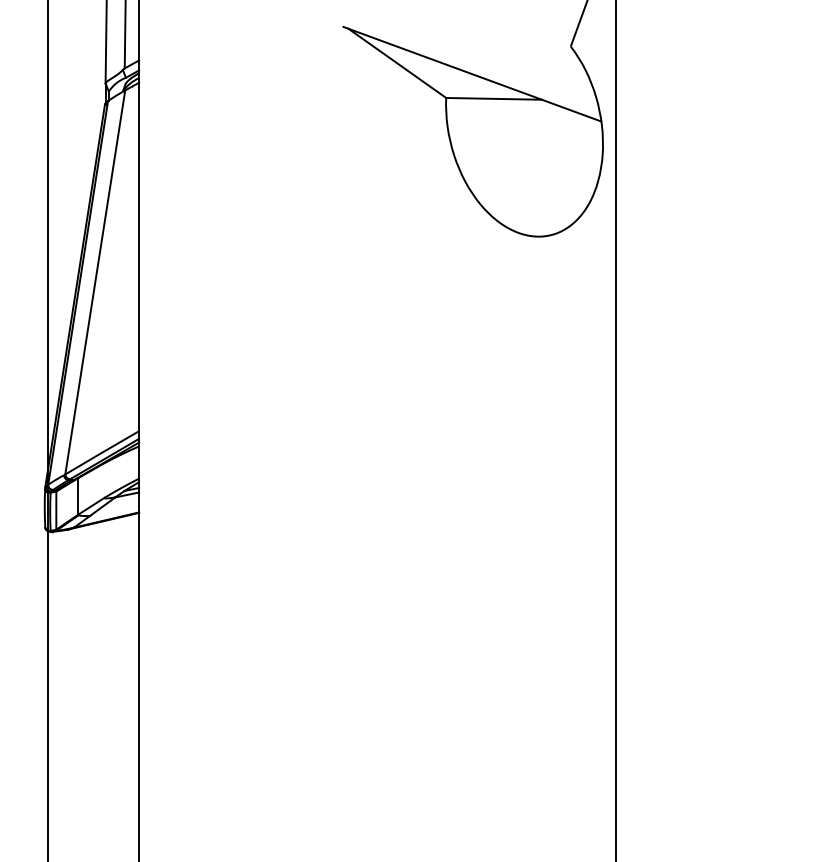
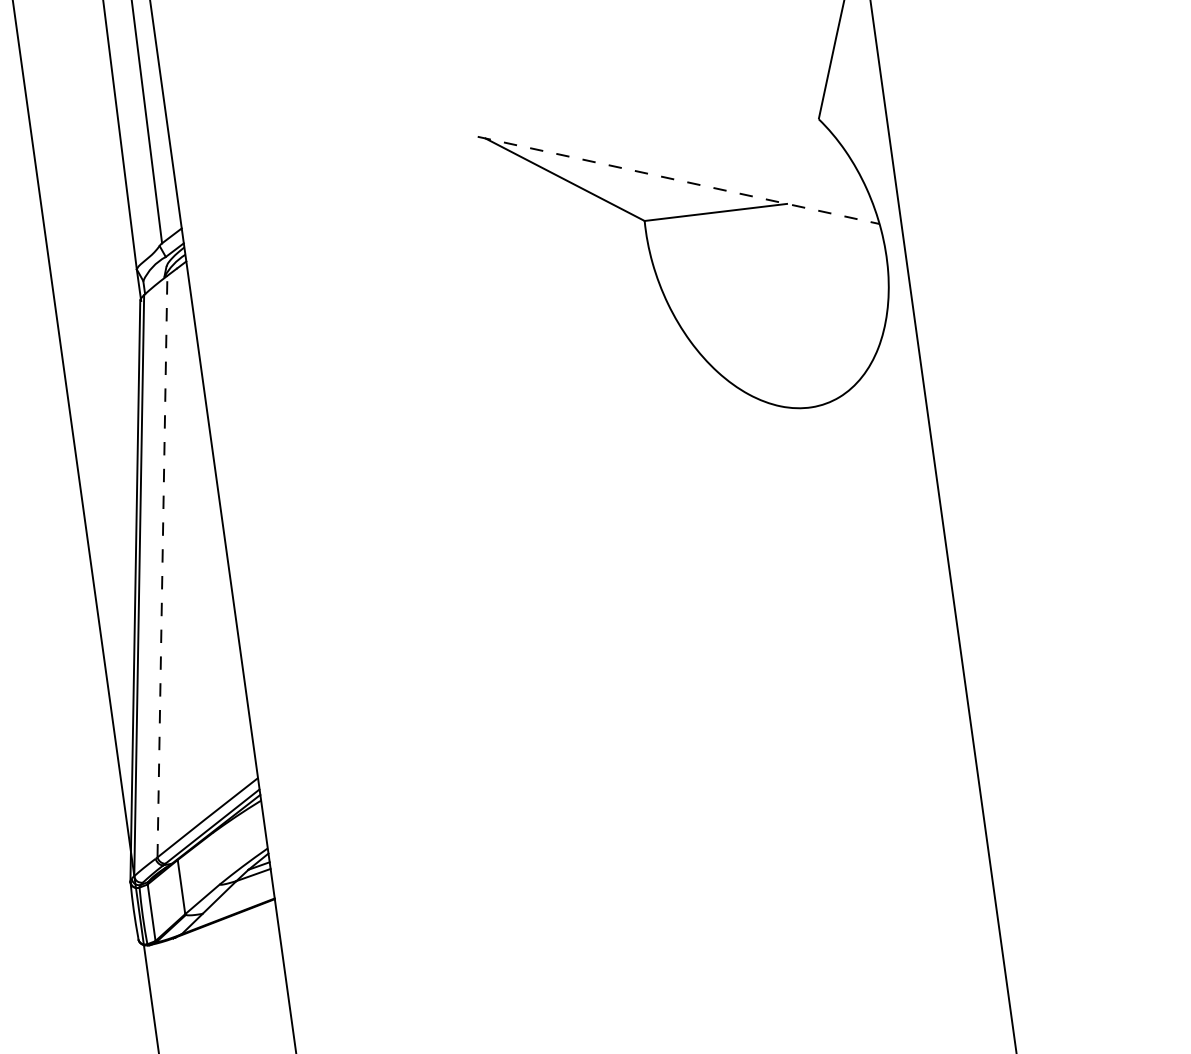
line: (472, 74) -> (678, 180), solid -> dashed
line: (95, 281) -> (162, 565), solid -> dashed

